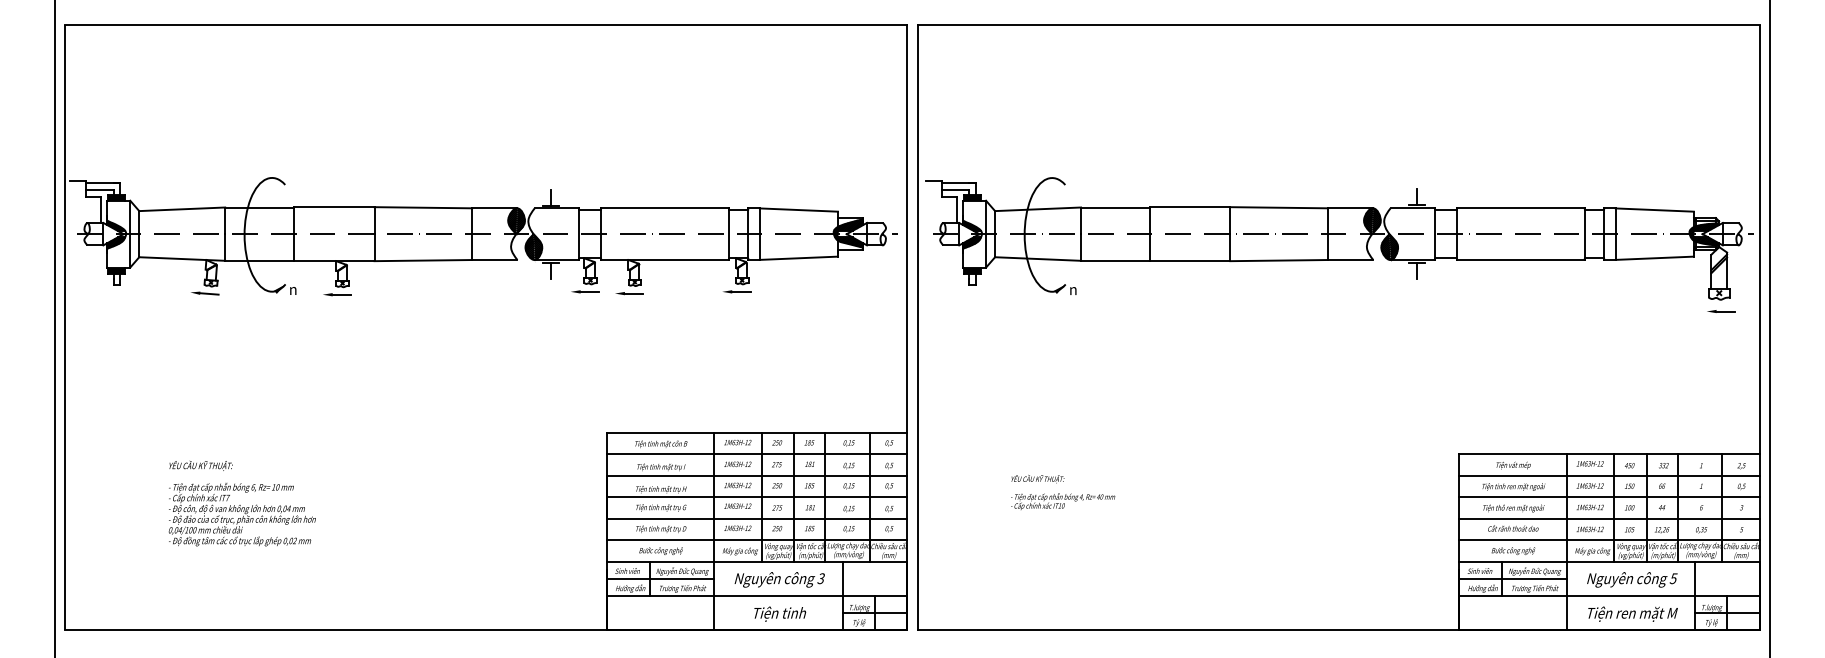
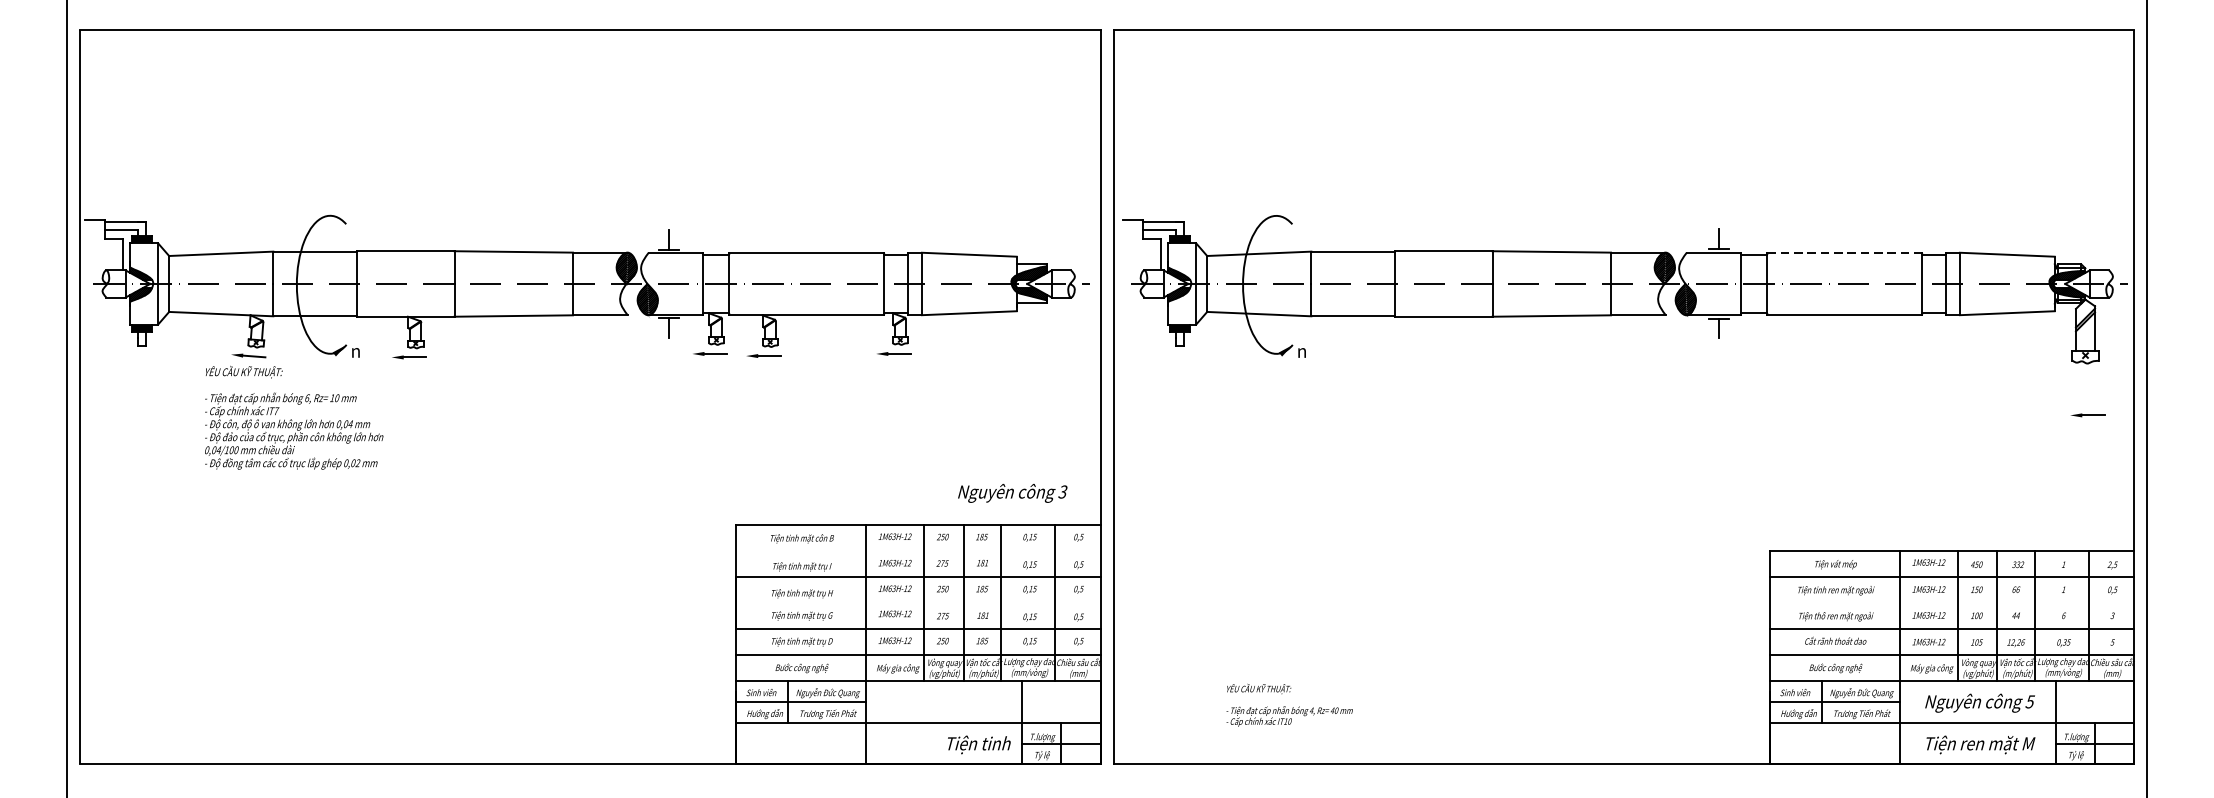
line: (1520, 208) -> (1844, 252), solid -> dashed
line: (1721, 311) -> (2088, 415), moved
line: (756, 454) -> (917, 551), removed
text: (1063, 492) -> (1290, 705), moved
line: (756, 497) -> (917, 603), removed
line: (1609, 497) -> (1952, 603), removed
text: (241, 503) -> (293, 417), moved
text: (779, 579) -> (1012, 492), moved
text: (780, 613) -> (979, 744), moved

